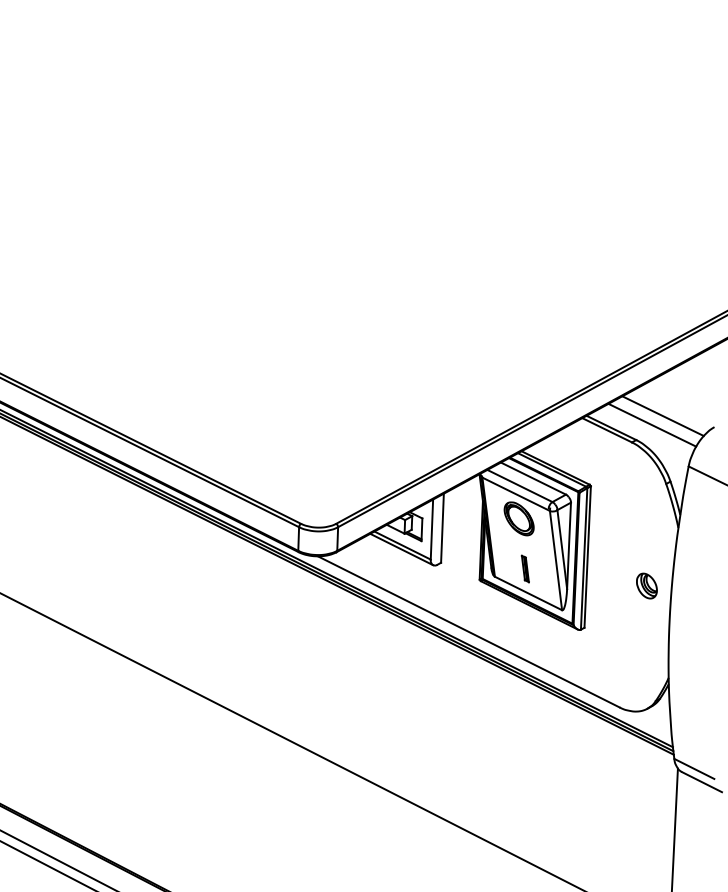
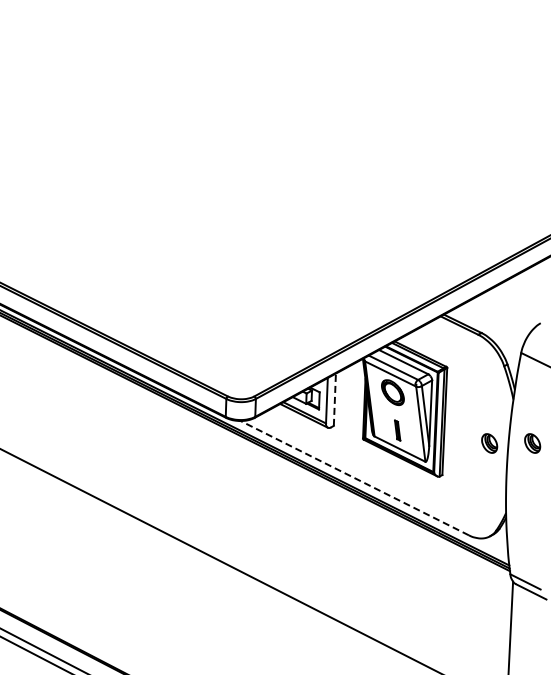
line: (662, 415) -> (501, 314), removed
line: (652, 424) -> (493, 321), removed
line: (441, 527) -> (334, 399), solid -> dashed
part: (703, 586) -> (532, 443), added
line: (468, 632) -> (354, 478), solid -> dashed

